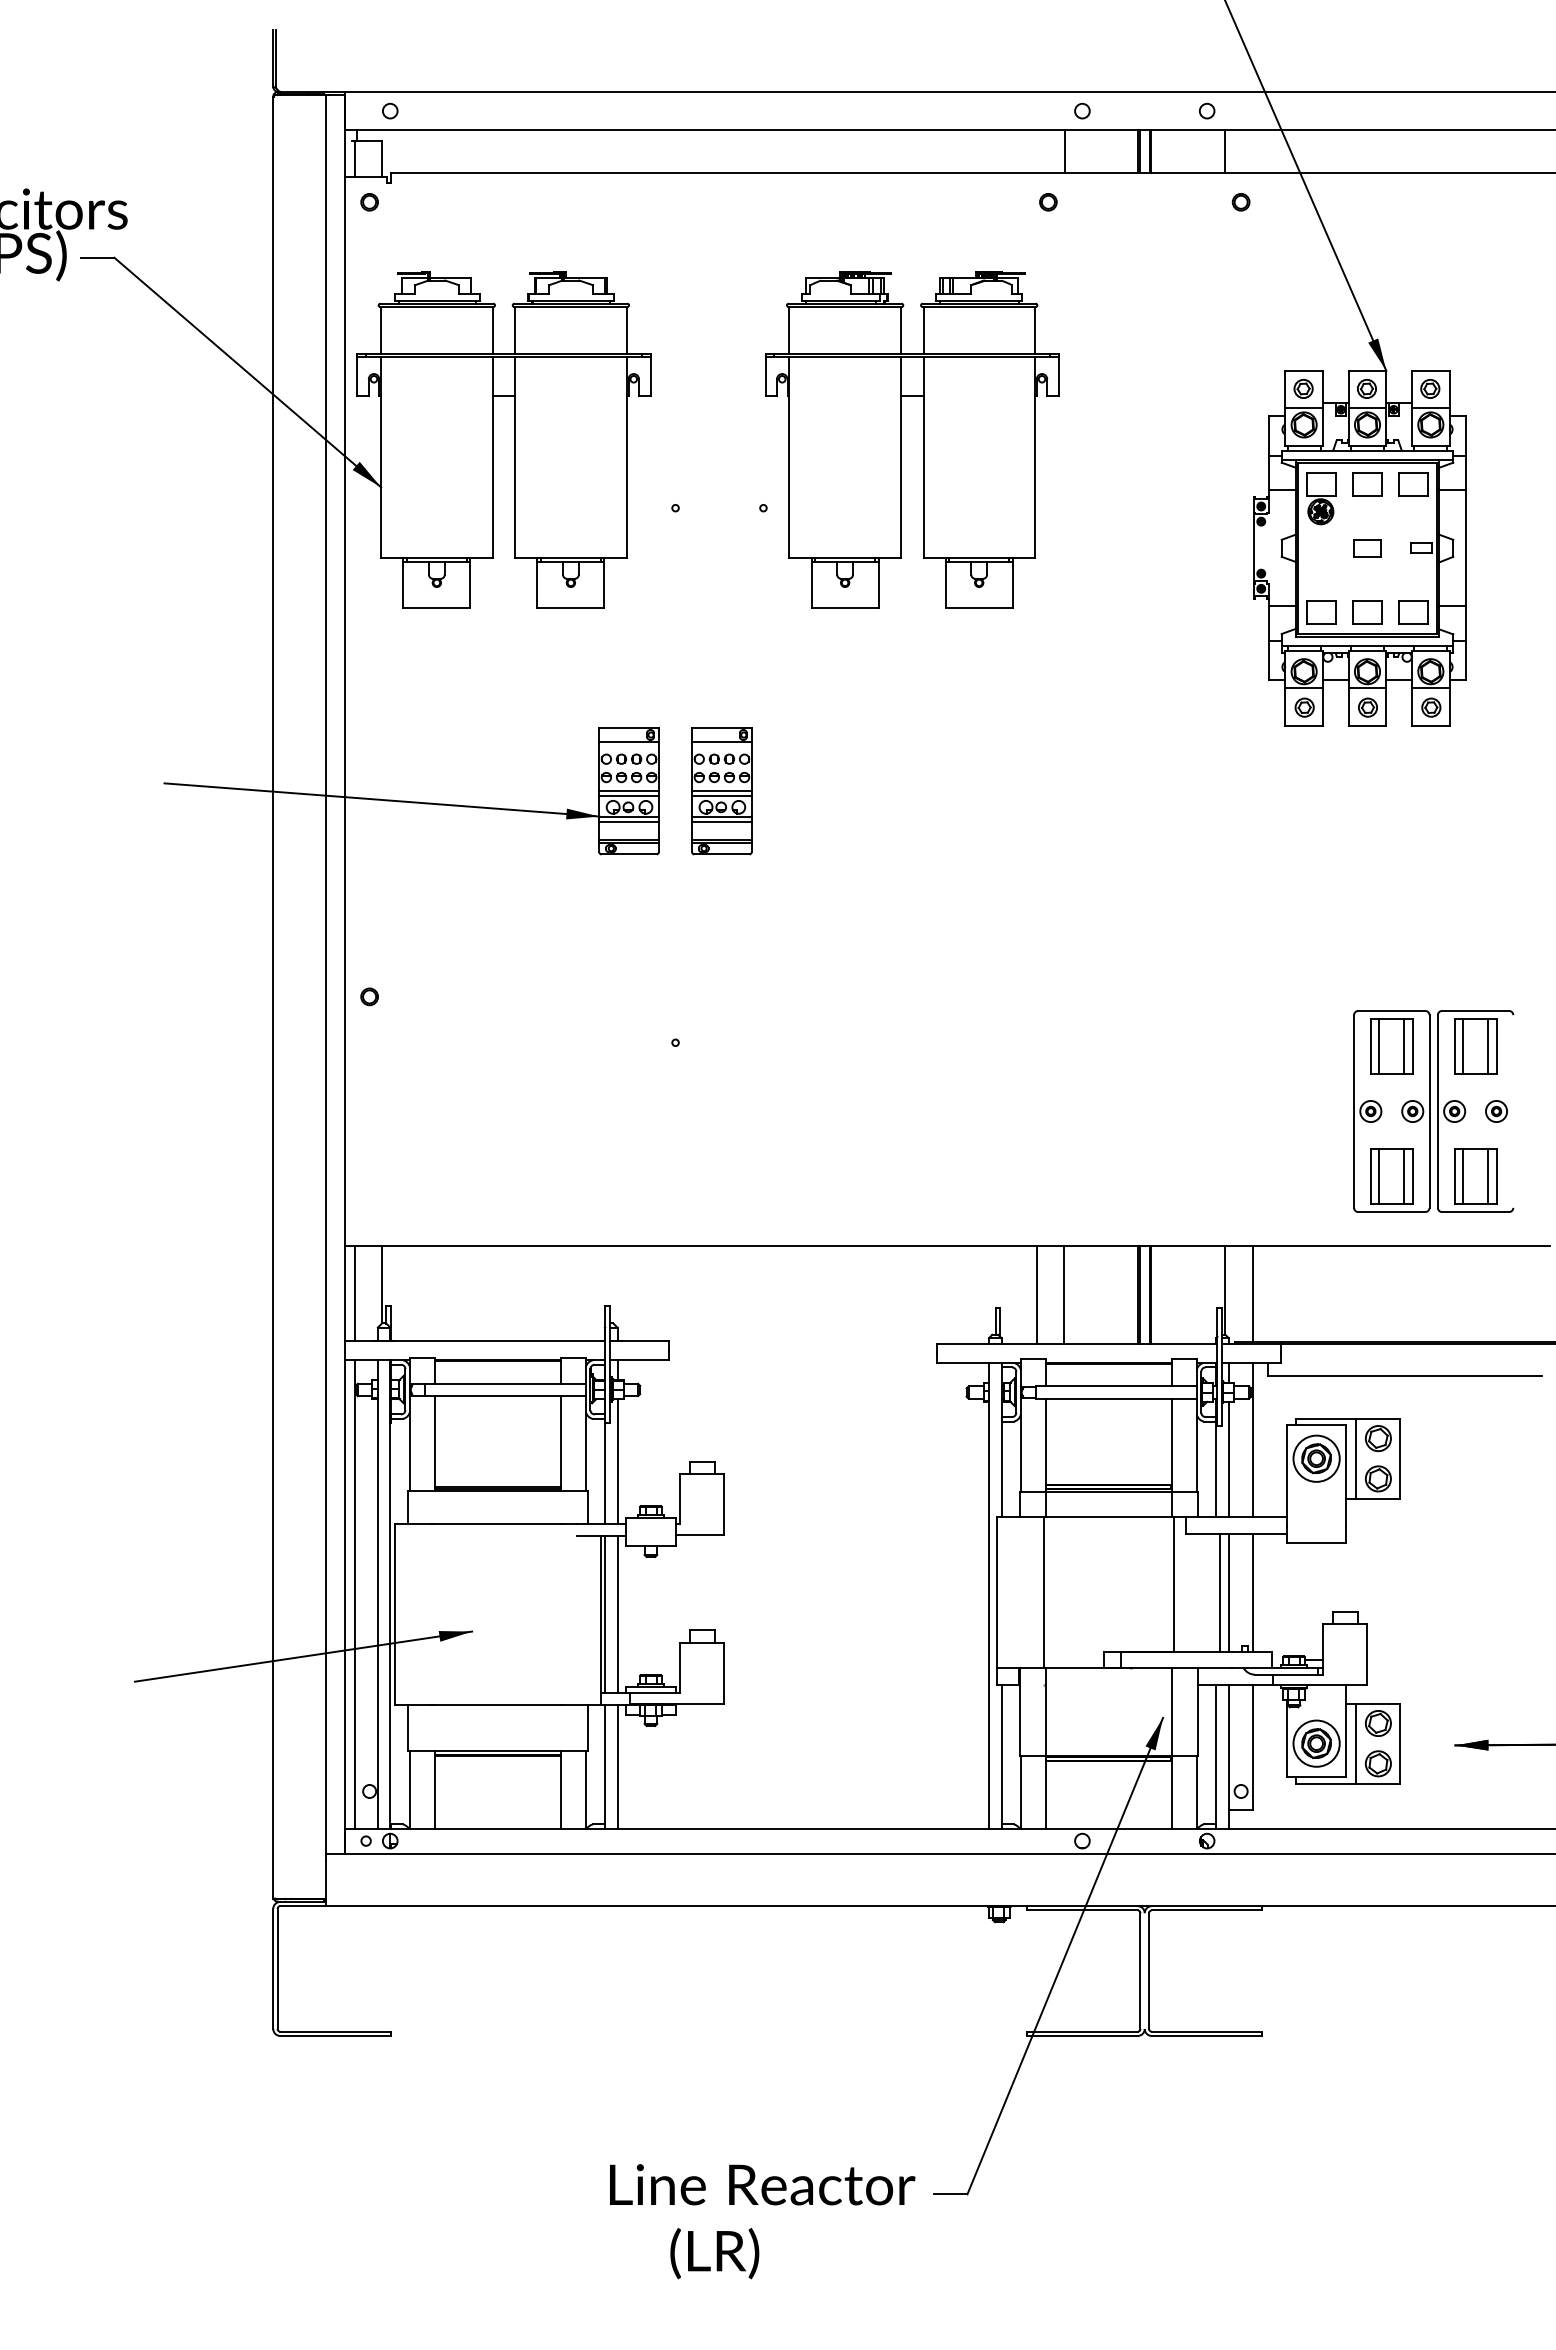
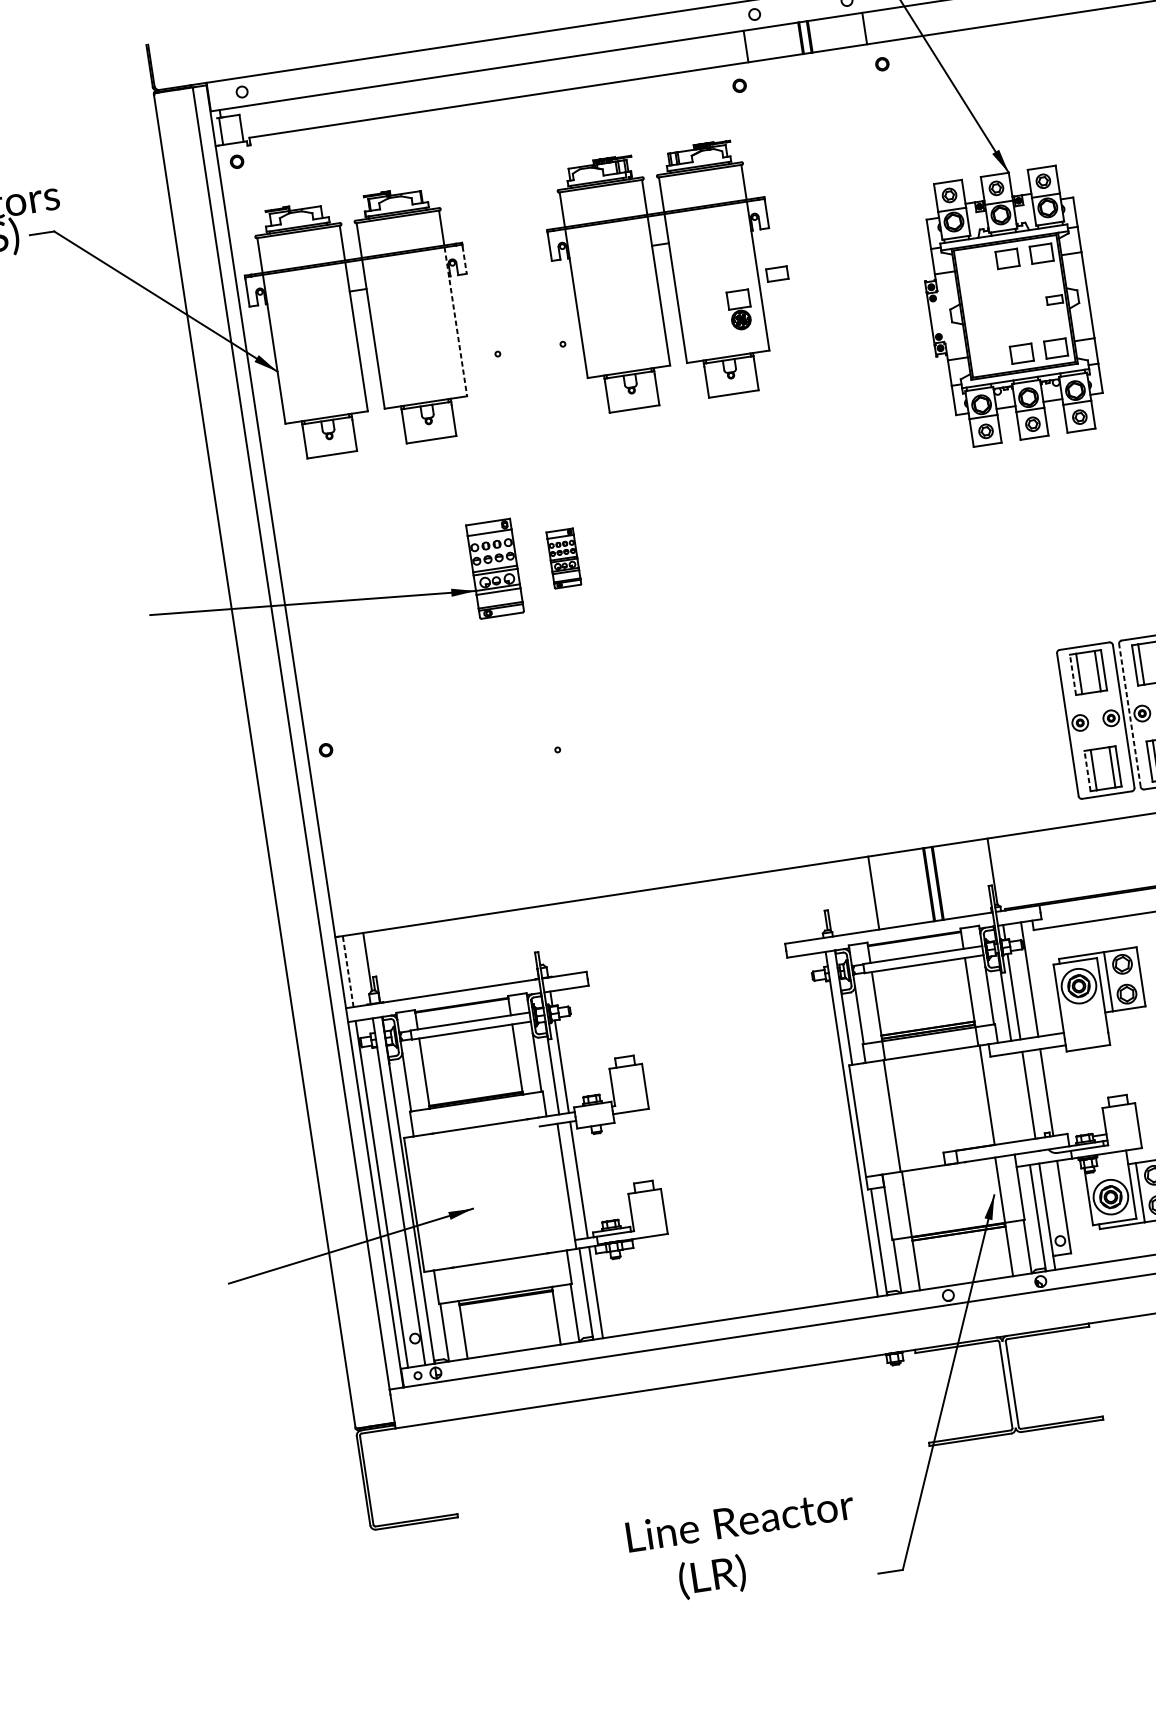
line: (650, 378) -> (464, 260), solid -> dashed
line: (626, 457) -> (455, 322), solid -> dashed
part: (1321, 498) -> (740, 310), moved
part: (1367, 548) -> (777, 274), moved
part: (1321, 612) -> (987, 359), removed
part: (721, 791) -> (563, 558), size x0.6
line: (1370, 1046) -> (1072, 674), solid -> dashed
line: (1437, 1111) -> (1129, 715), solid -> dashed
line: (1370, 1175) -> (1087, 770), solid -> dashed
line: (354, 1293) -> (348, 971), solid -> dashed
line: (1252, 1293) -> (1013, 870), removed
line: (1036, 1294) -> (853, 895), removed
line: (1220, 1592) -> (1022, 1095), removed
line: (604, 1614) -> (569, 1181), removed
text: (762, 2221) -> (744, 1547), moved

